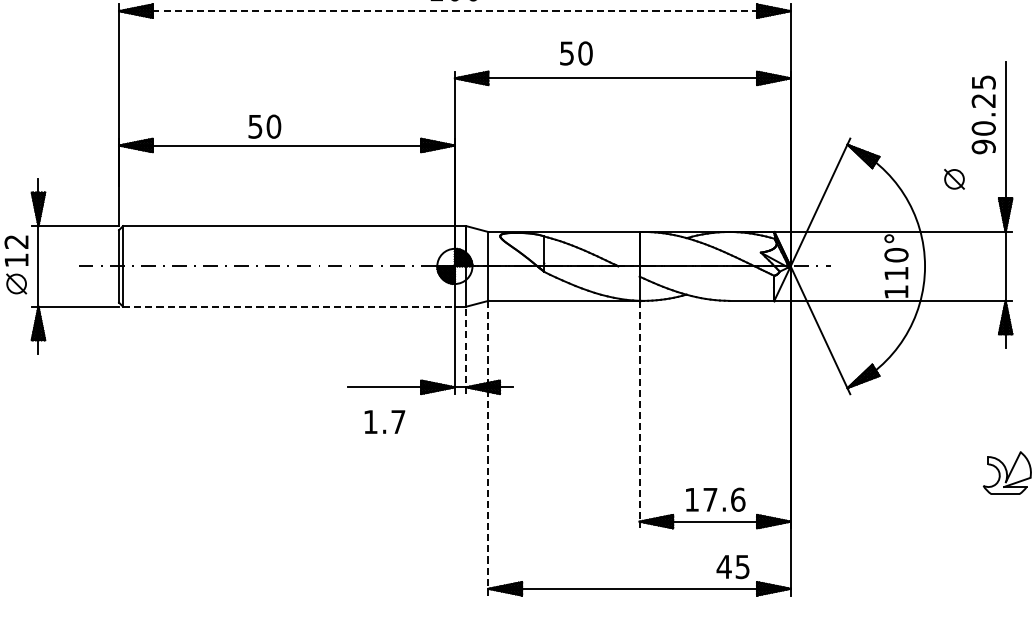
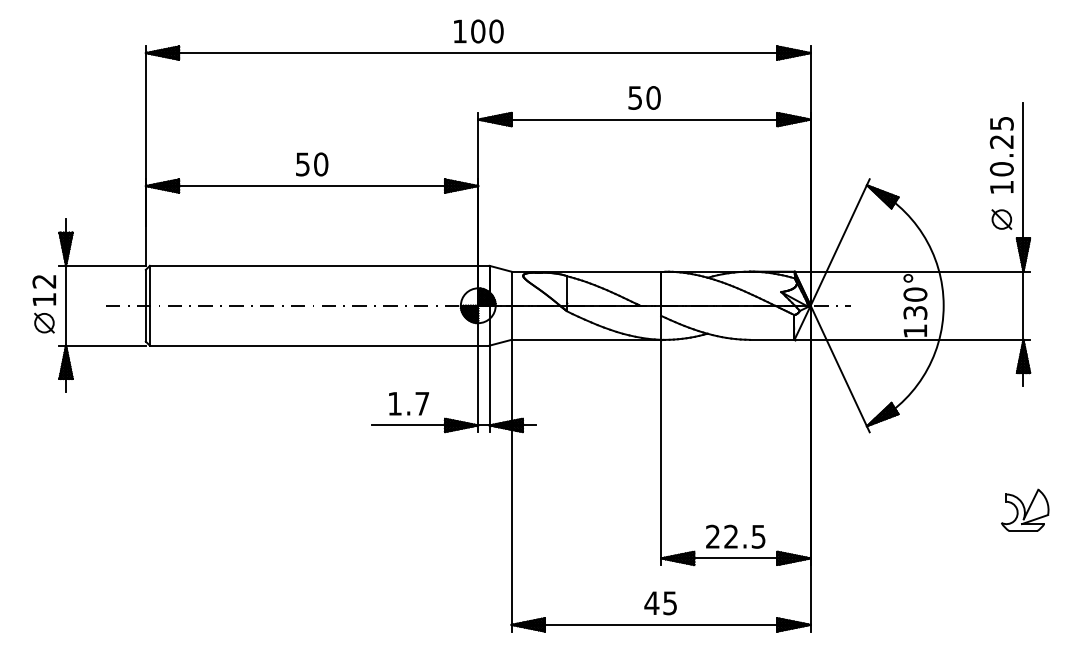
line: (455, 11) -> (478, 53), dashed -> solid
text: (576, 53) -> (644, 97), moved
text: (265, 126) -> (312, 164), moved
text: (983, 146) -> (1001, 187), 90.25 -> 10.25
part: (954, 179) -> (1001, 219), moved
text: (896, 273) -> (915, 312), 110° -> 130°
line: (289, 306) -> (314, 345), dashed -> solid
line: (466, 350) -> (489, 388), dashed -> solid
line: (639, 414) -> (661, 452), dashed -> solid
text: (384, 421) -> (408, 403), moved
line: (488, 447) -> (511, 485), dashed -> solid
text: (714, 499) -> (735, 536), 17.6 -> 22.5
text: (732, 567) -> (660, 603), moved

